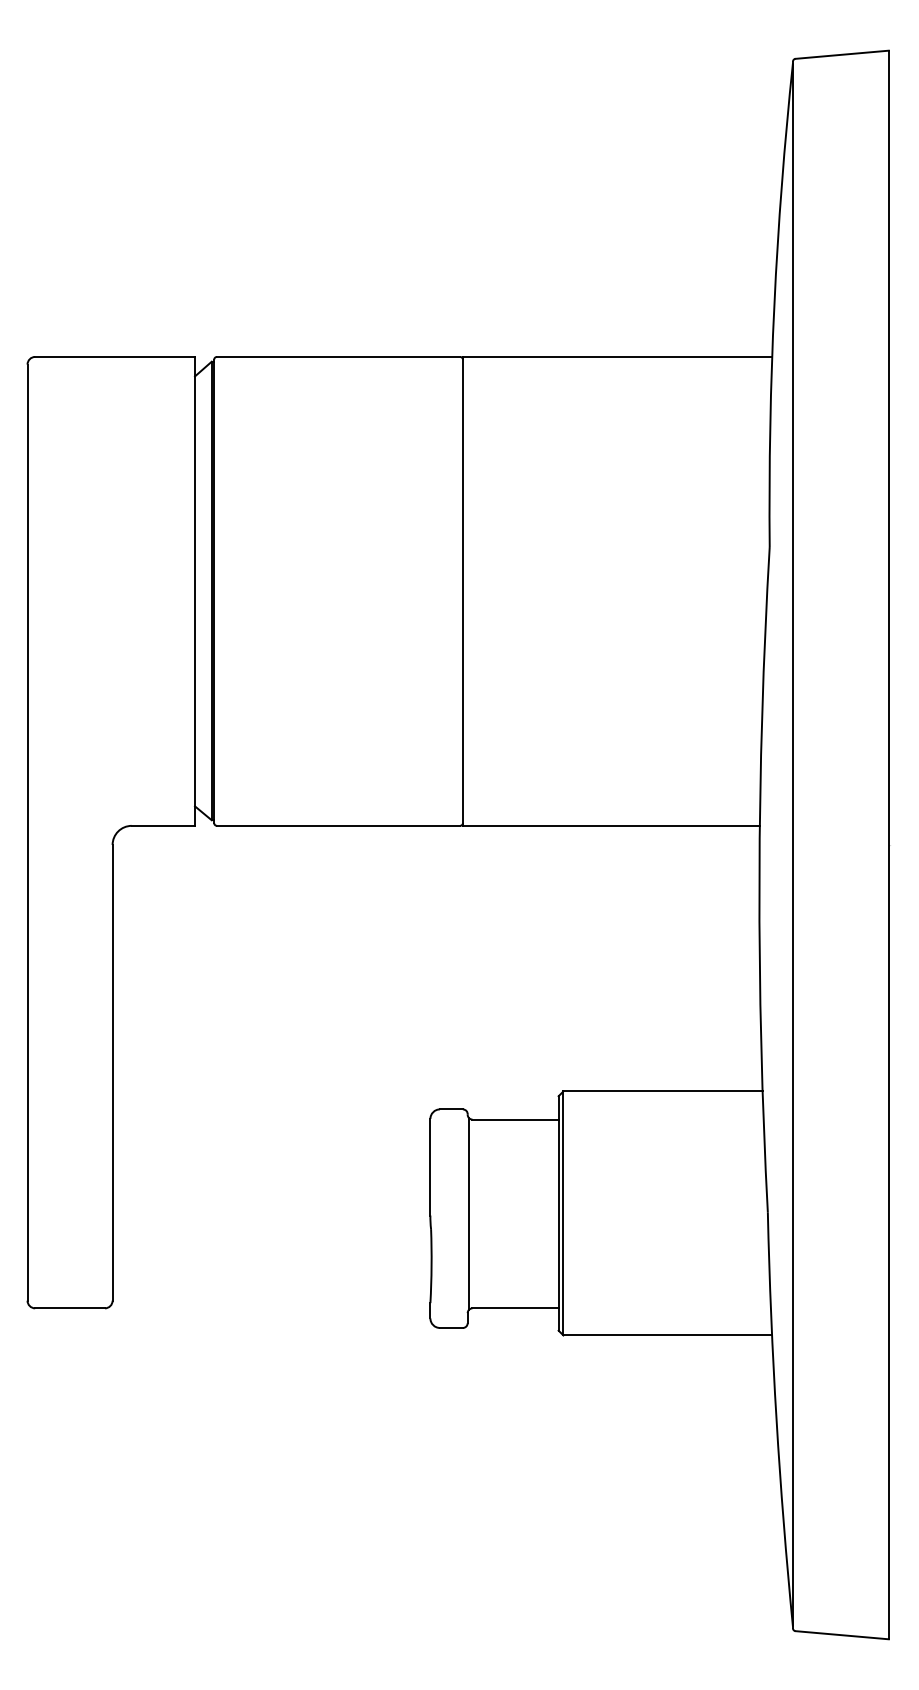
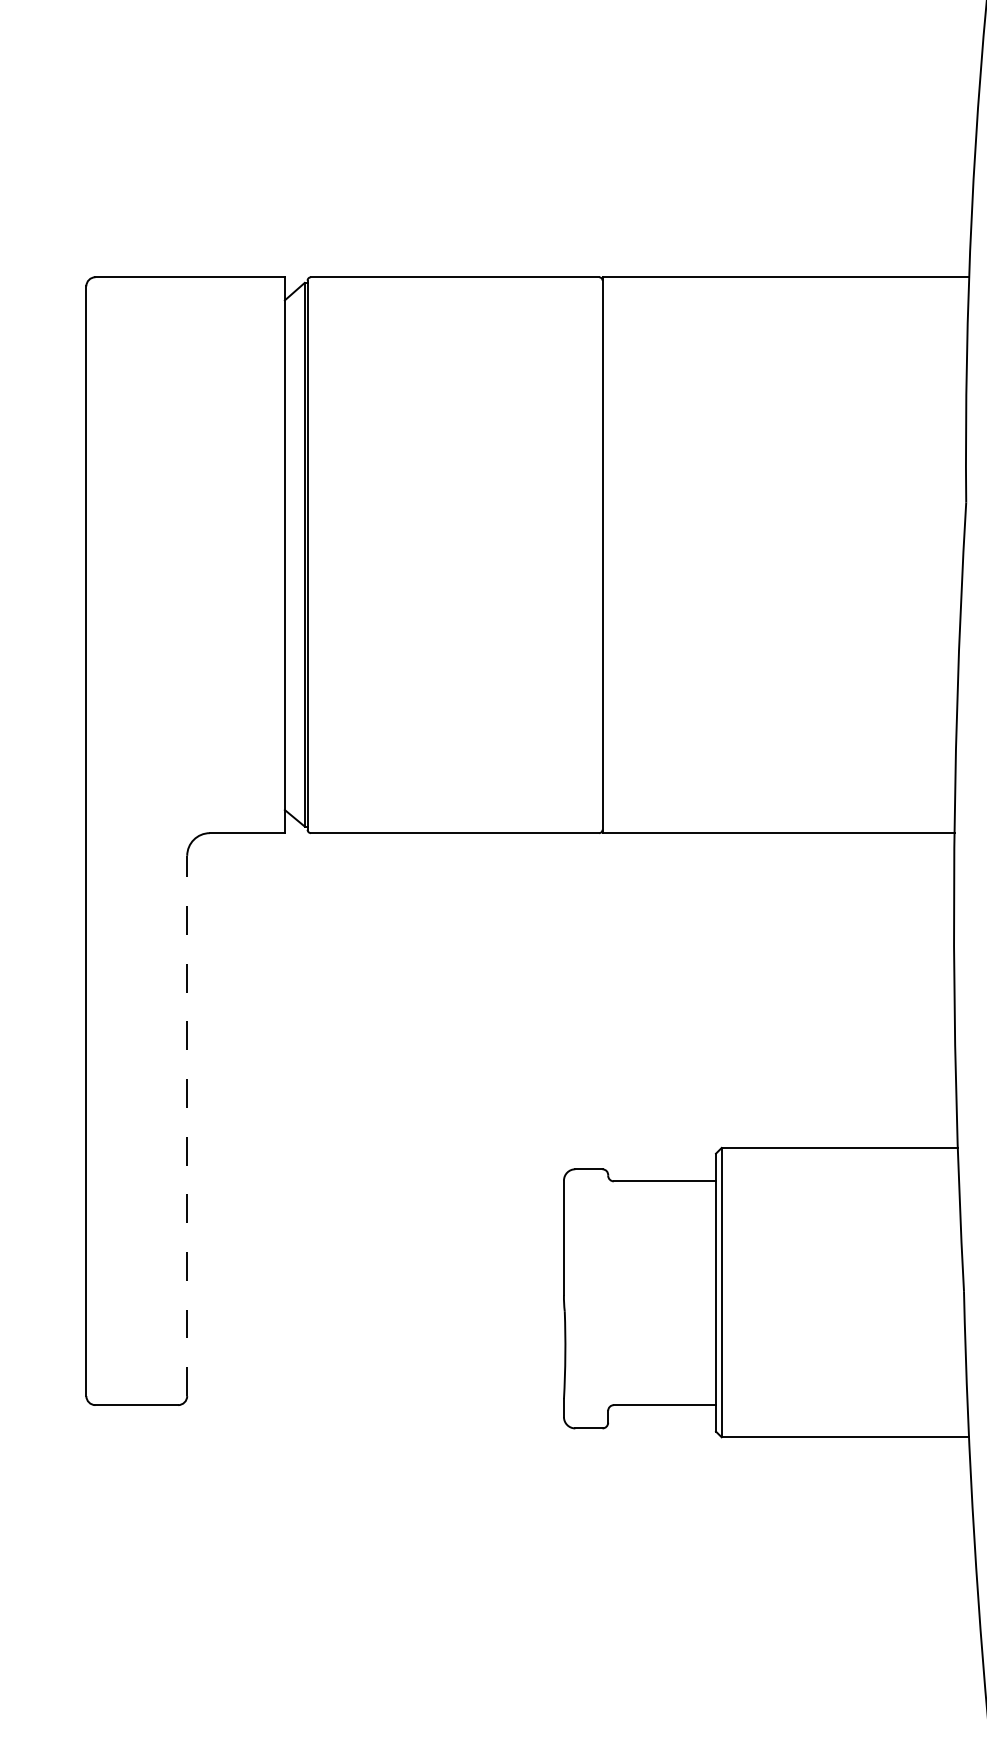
line: (112, 1072) -> (187, 1125), solid -> dashed
line: (469, 1213) -> (610, 1292), removed

